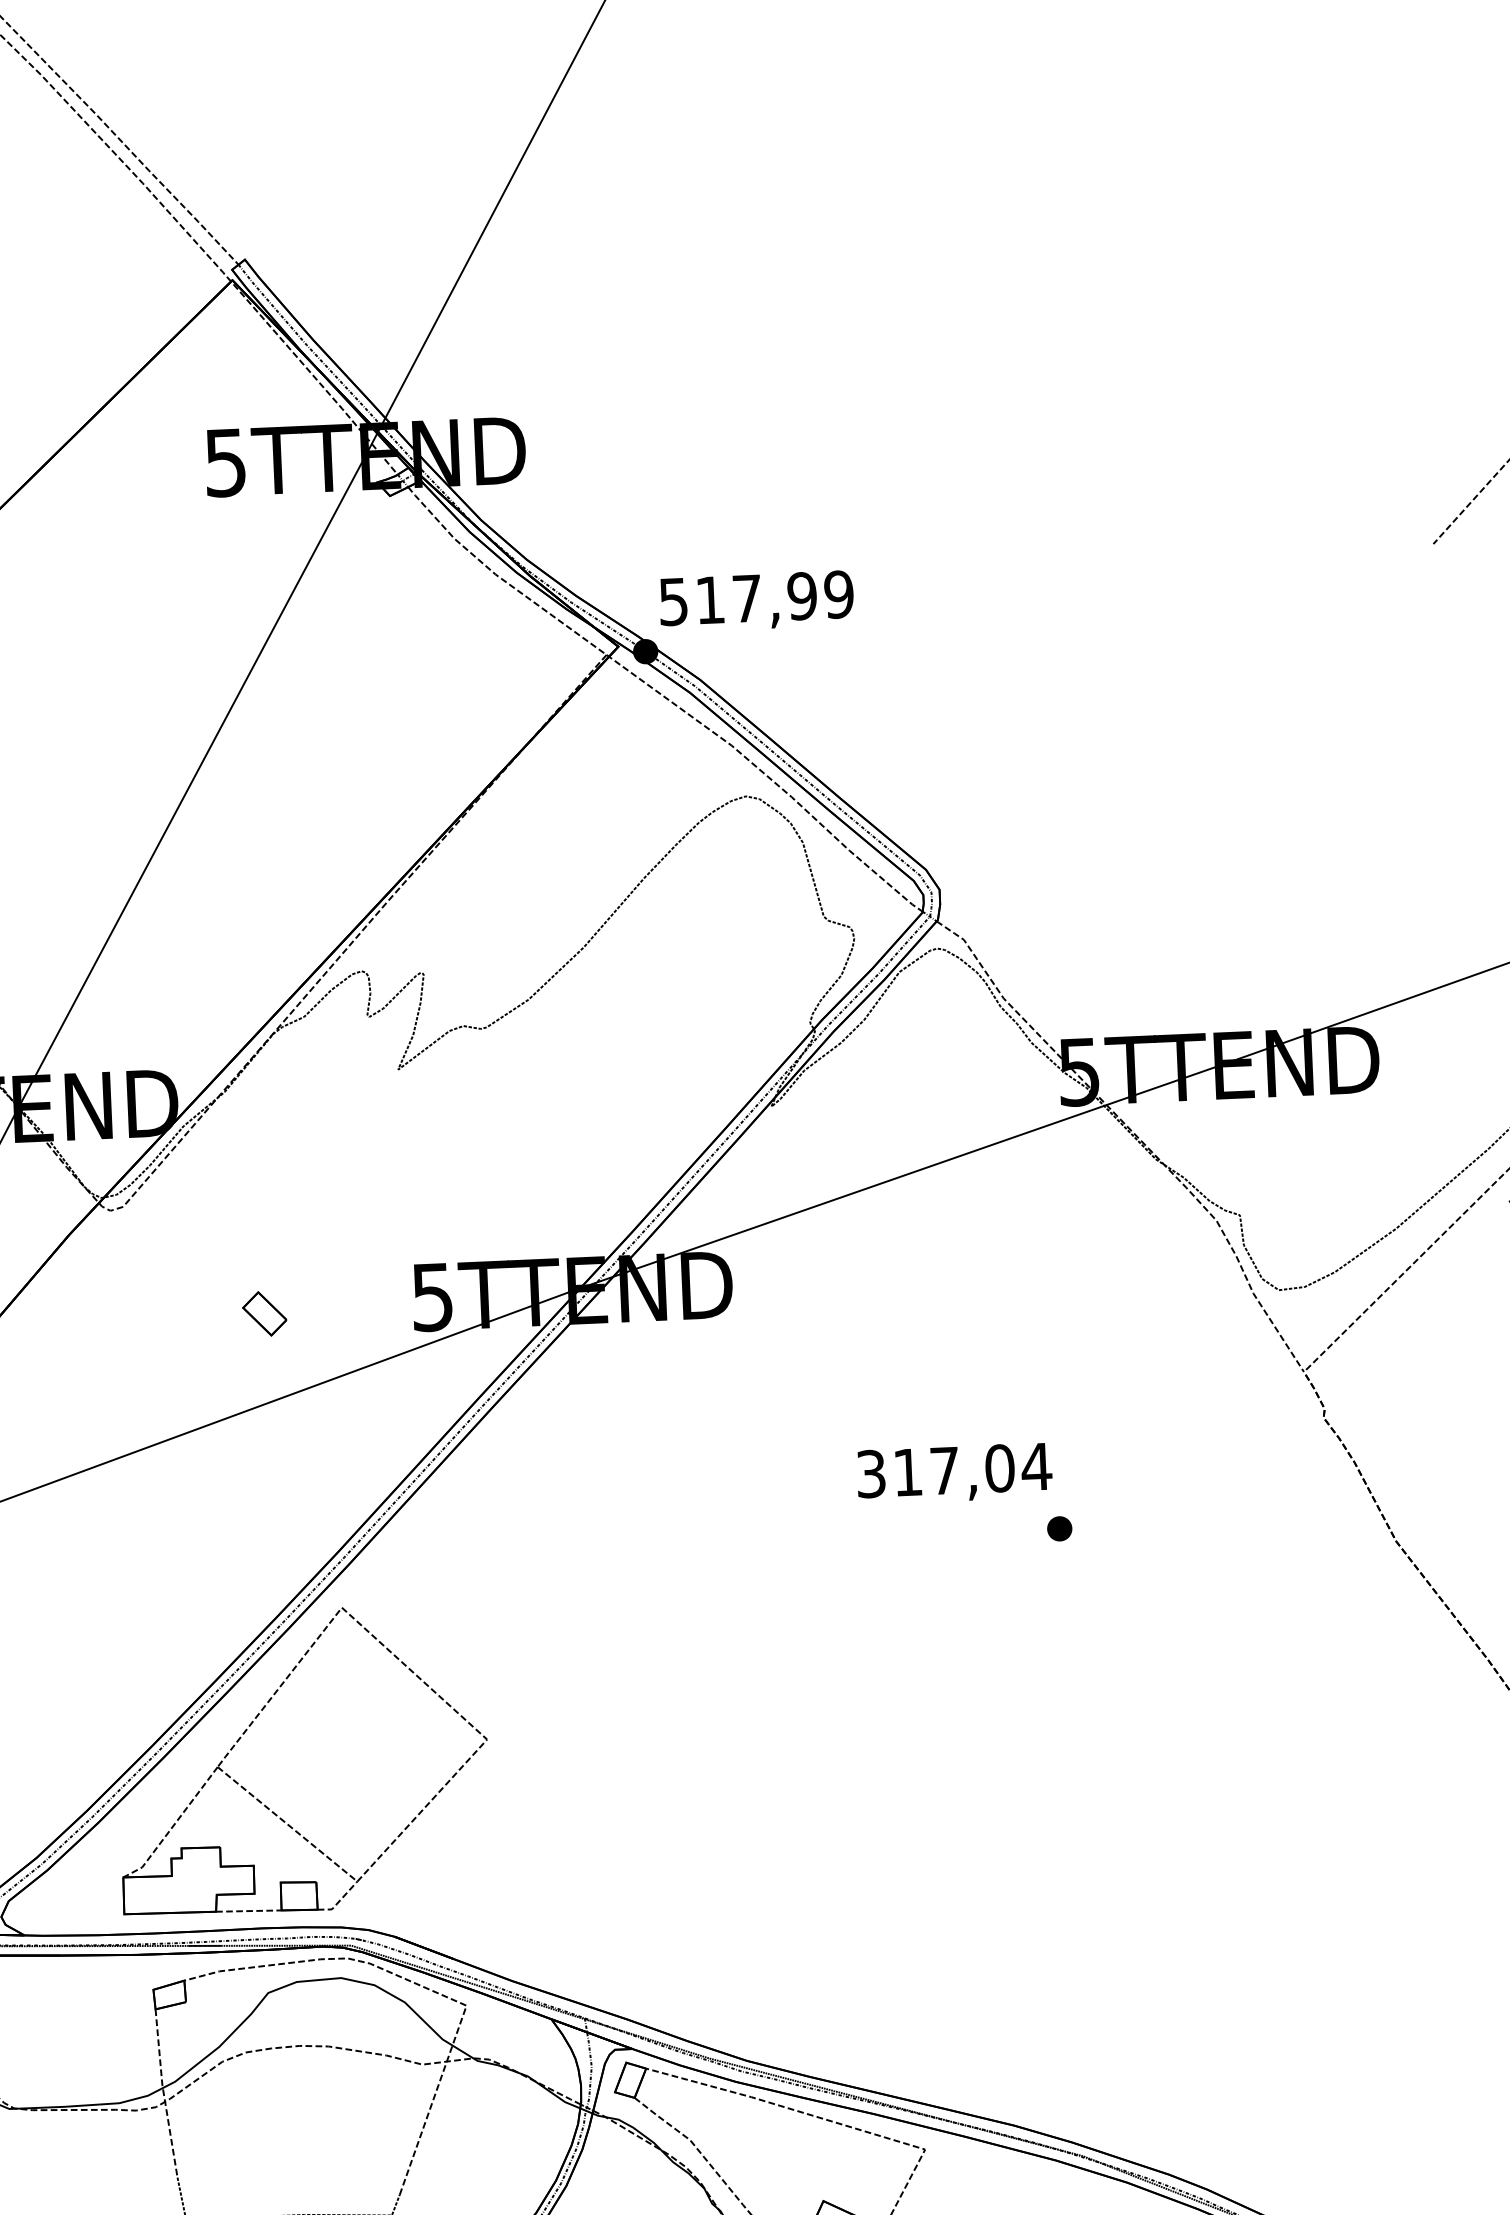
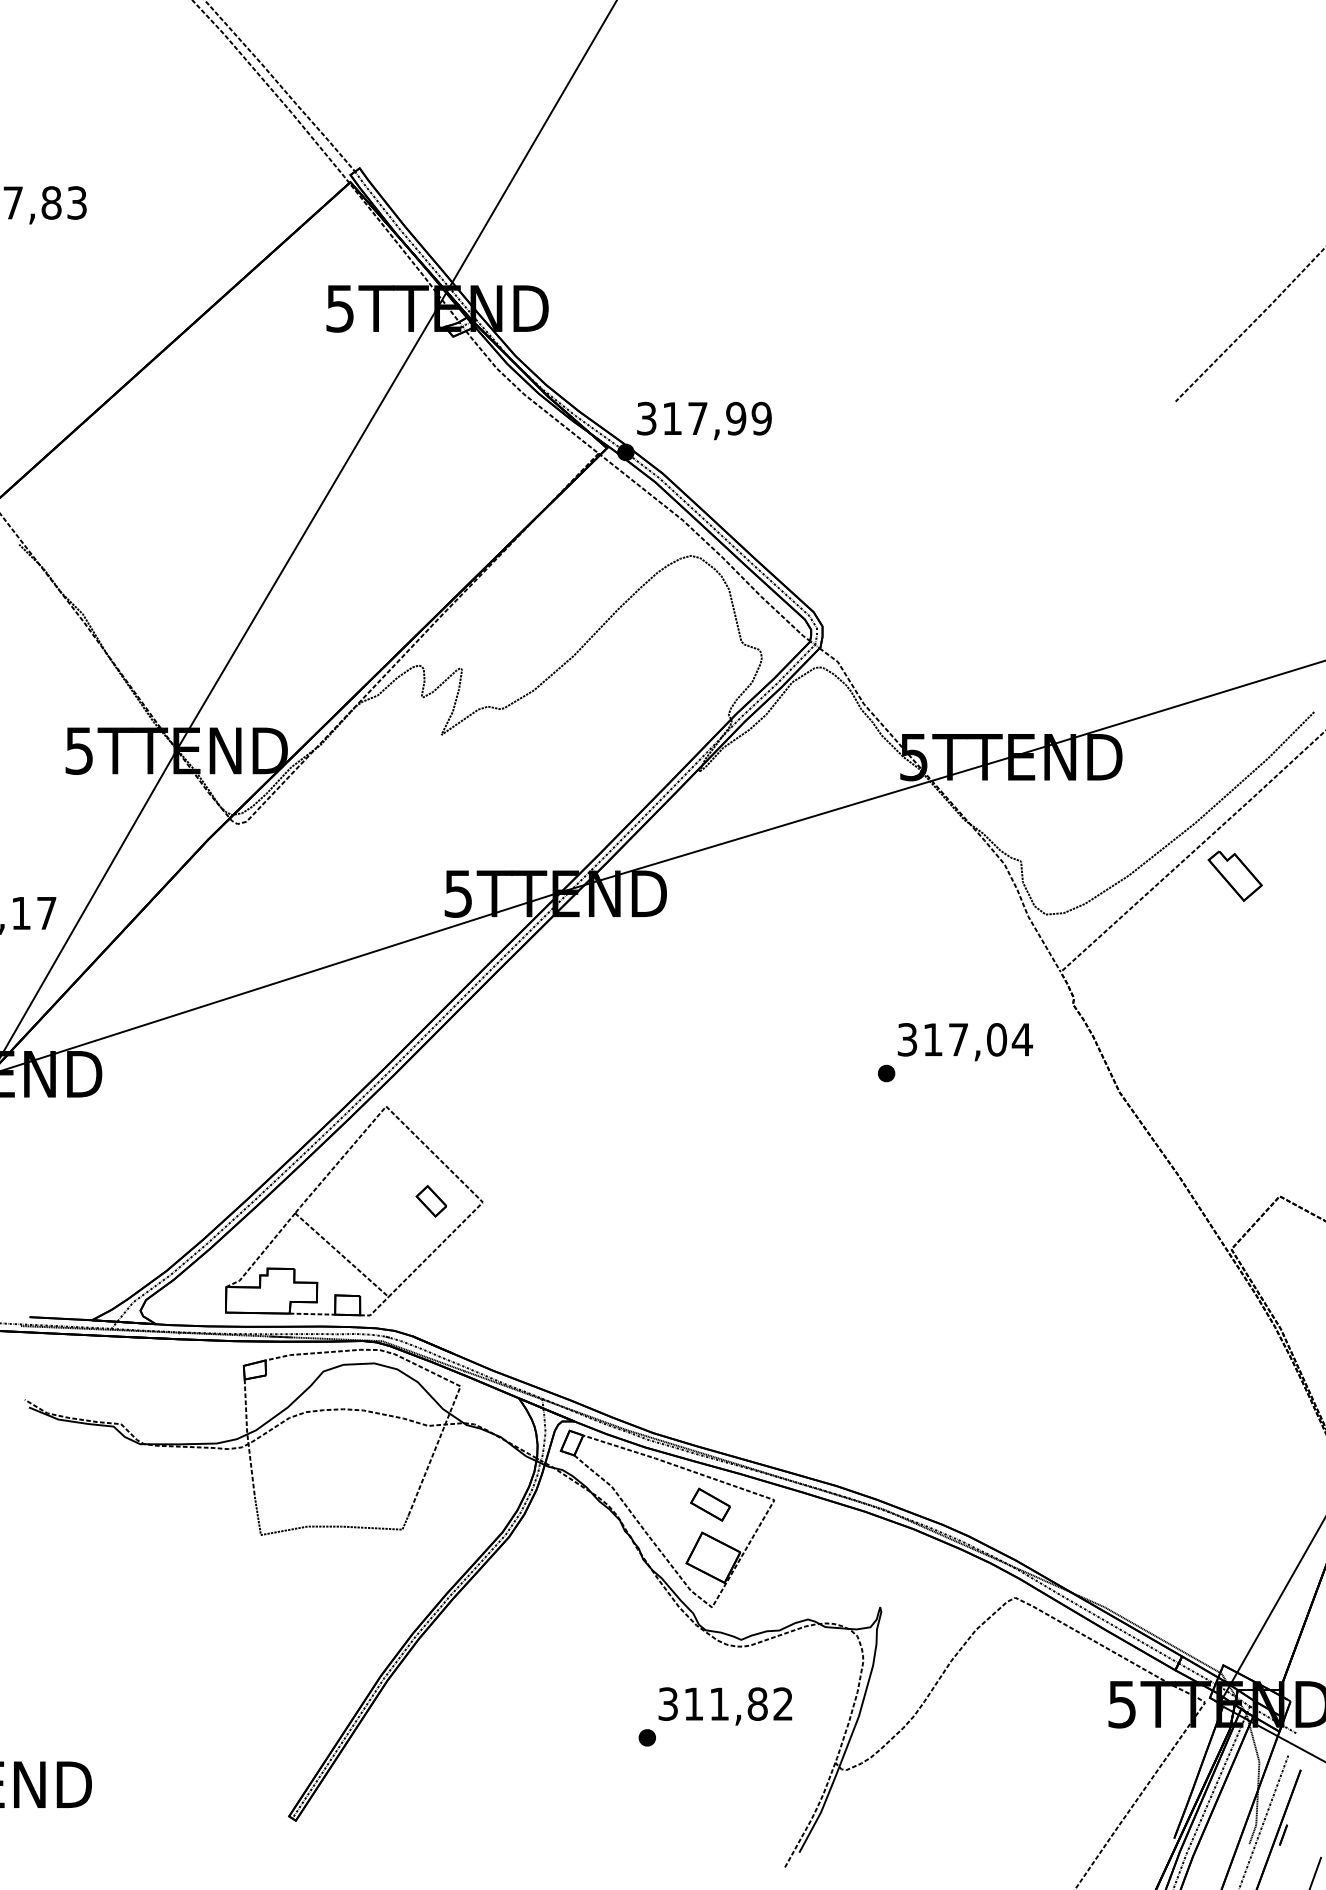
text: (673, 600) -> (646, 417), 517,99 -> 317,99
part: (263, 1314) -> (430, 1201), moved
text: (954, 1474) -> (965, 1042), moved
part: (833, 2159) -> (710, 1504), added

